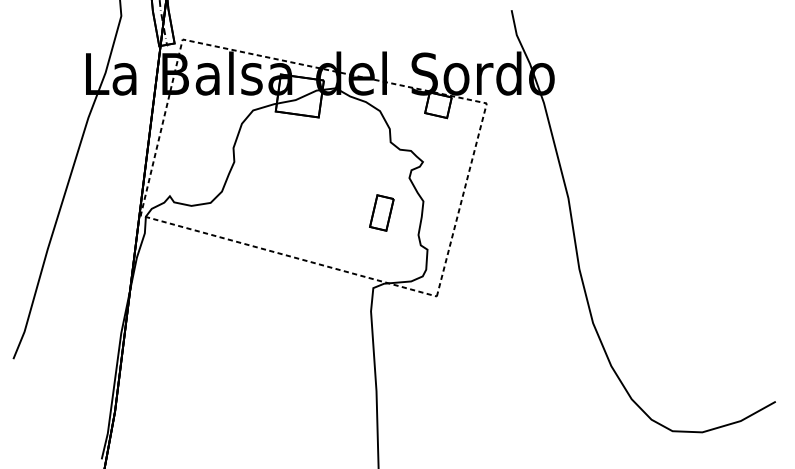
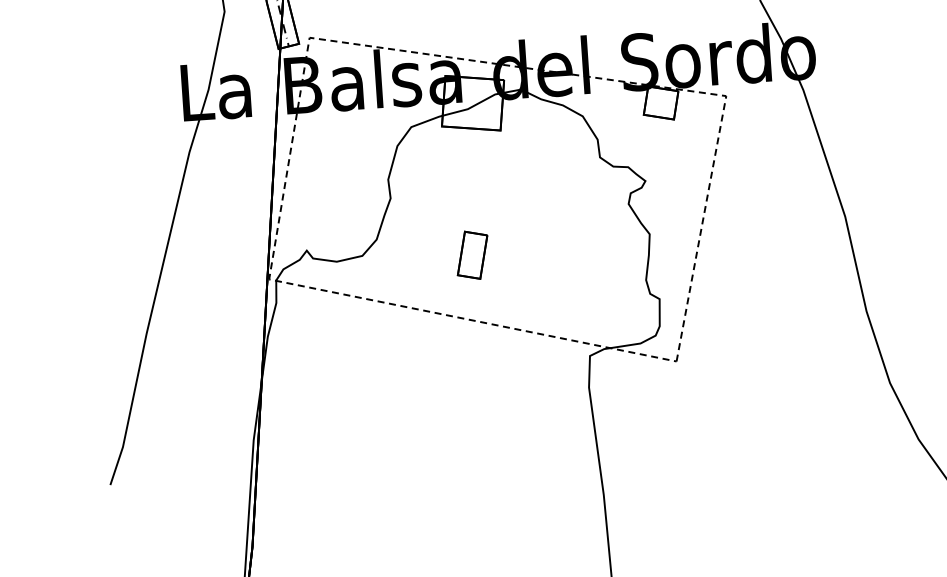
part: (381, 212) -> (472, 254), moved

